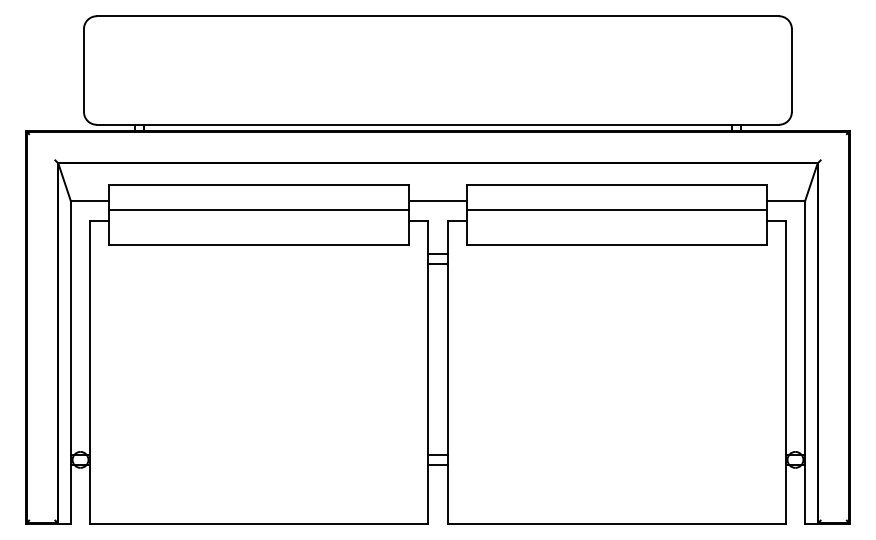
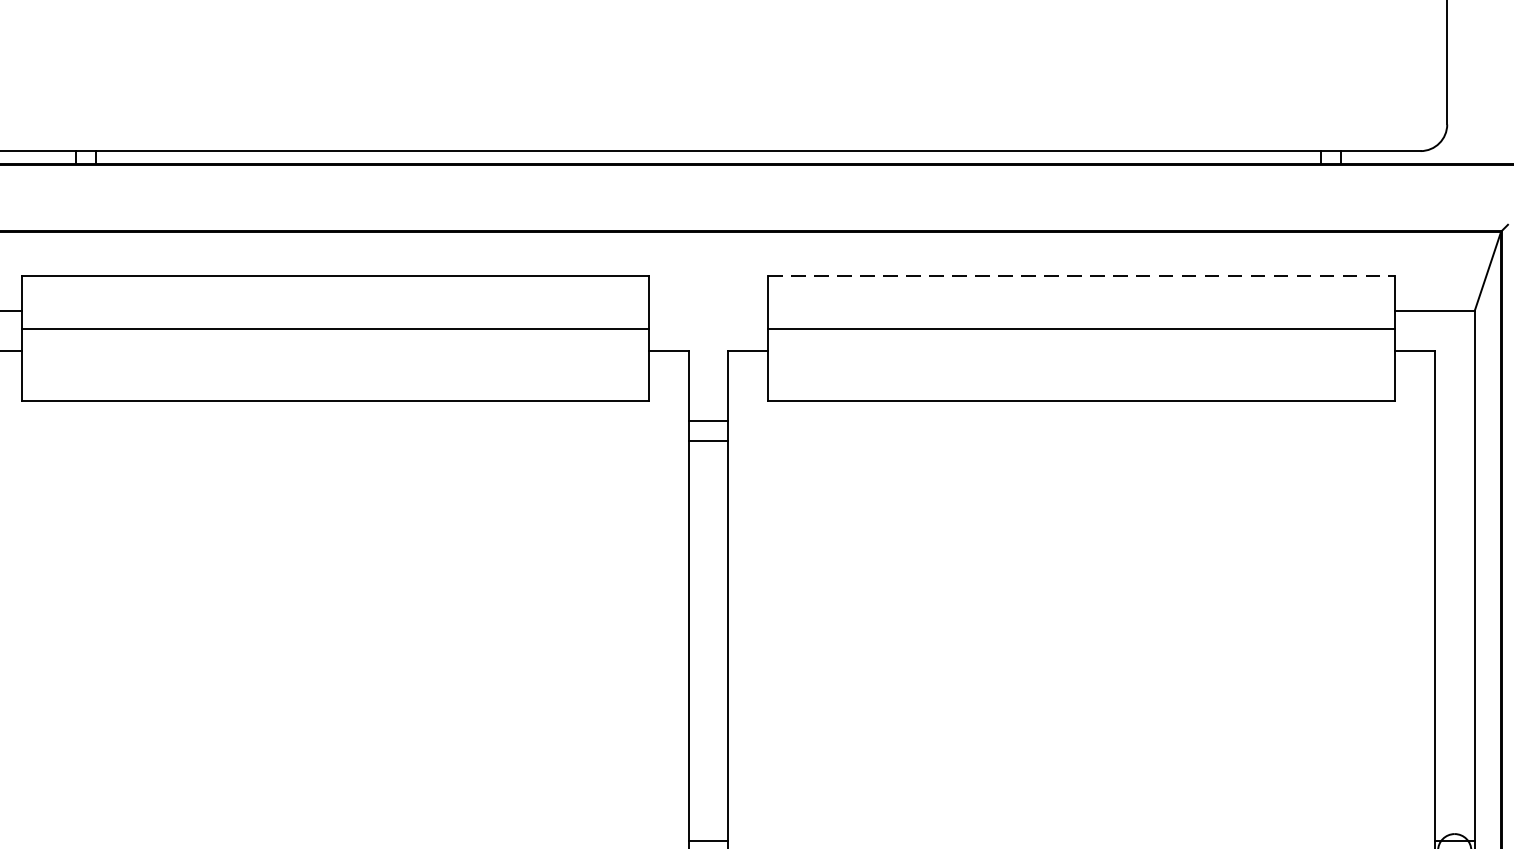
line: (617, 184) -> (1083, 275), solid -> dashed
line: (437, 201) -> (707, 311), removed

